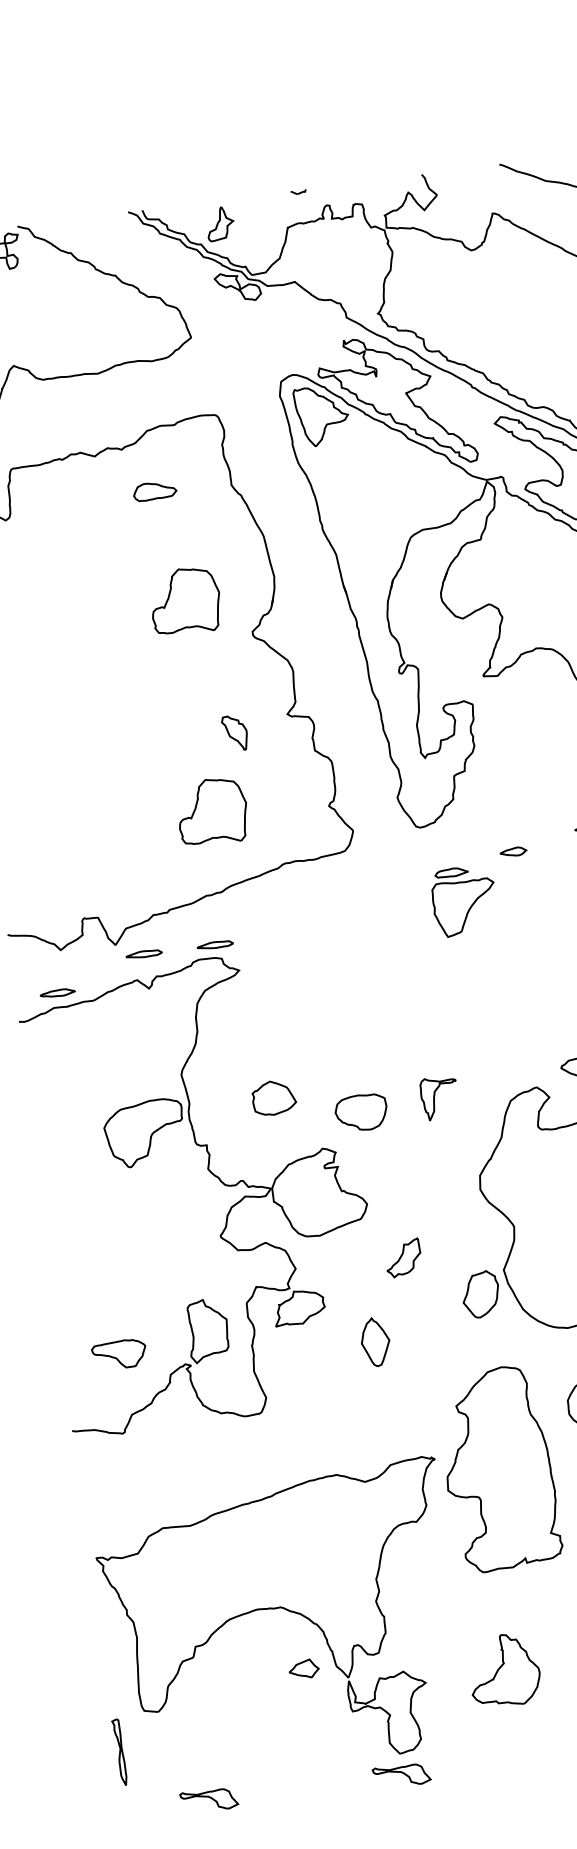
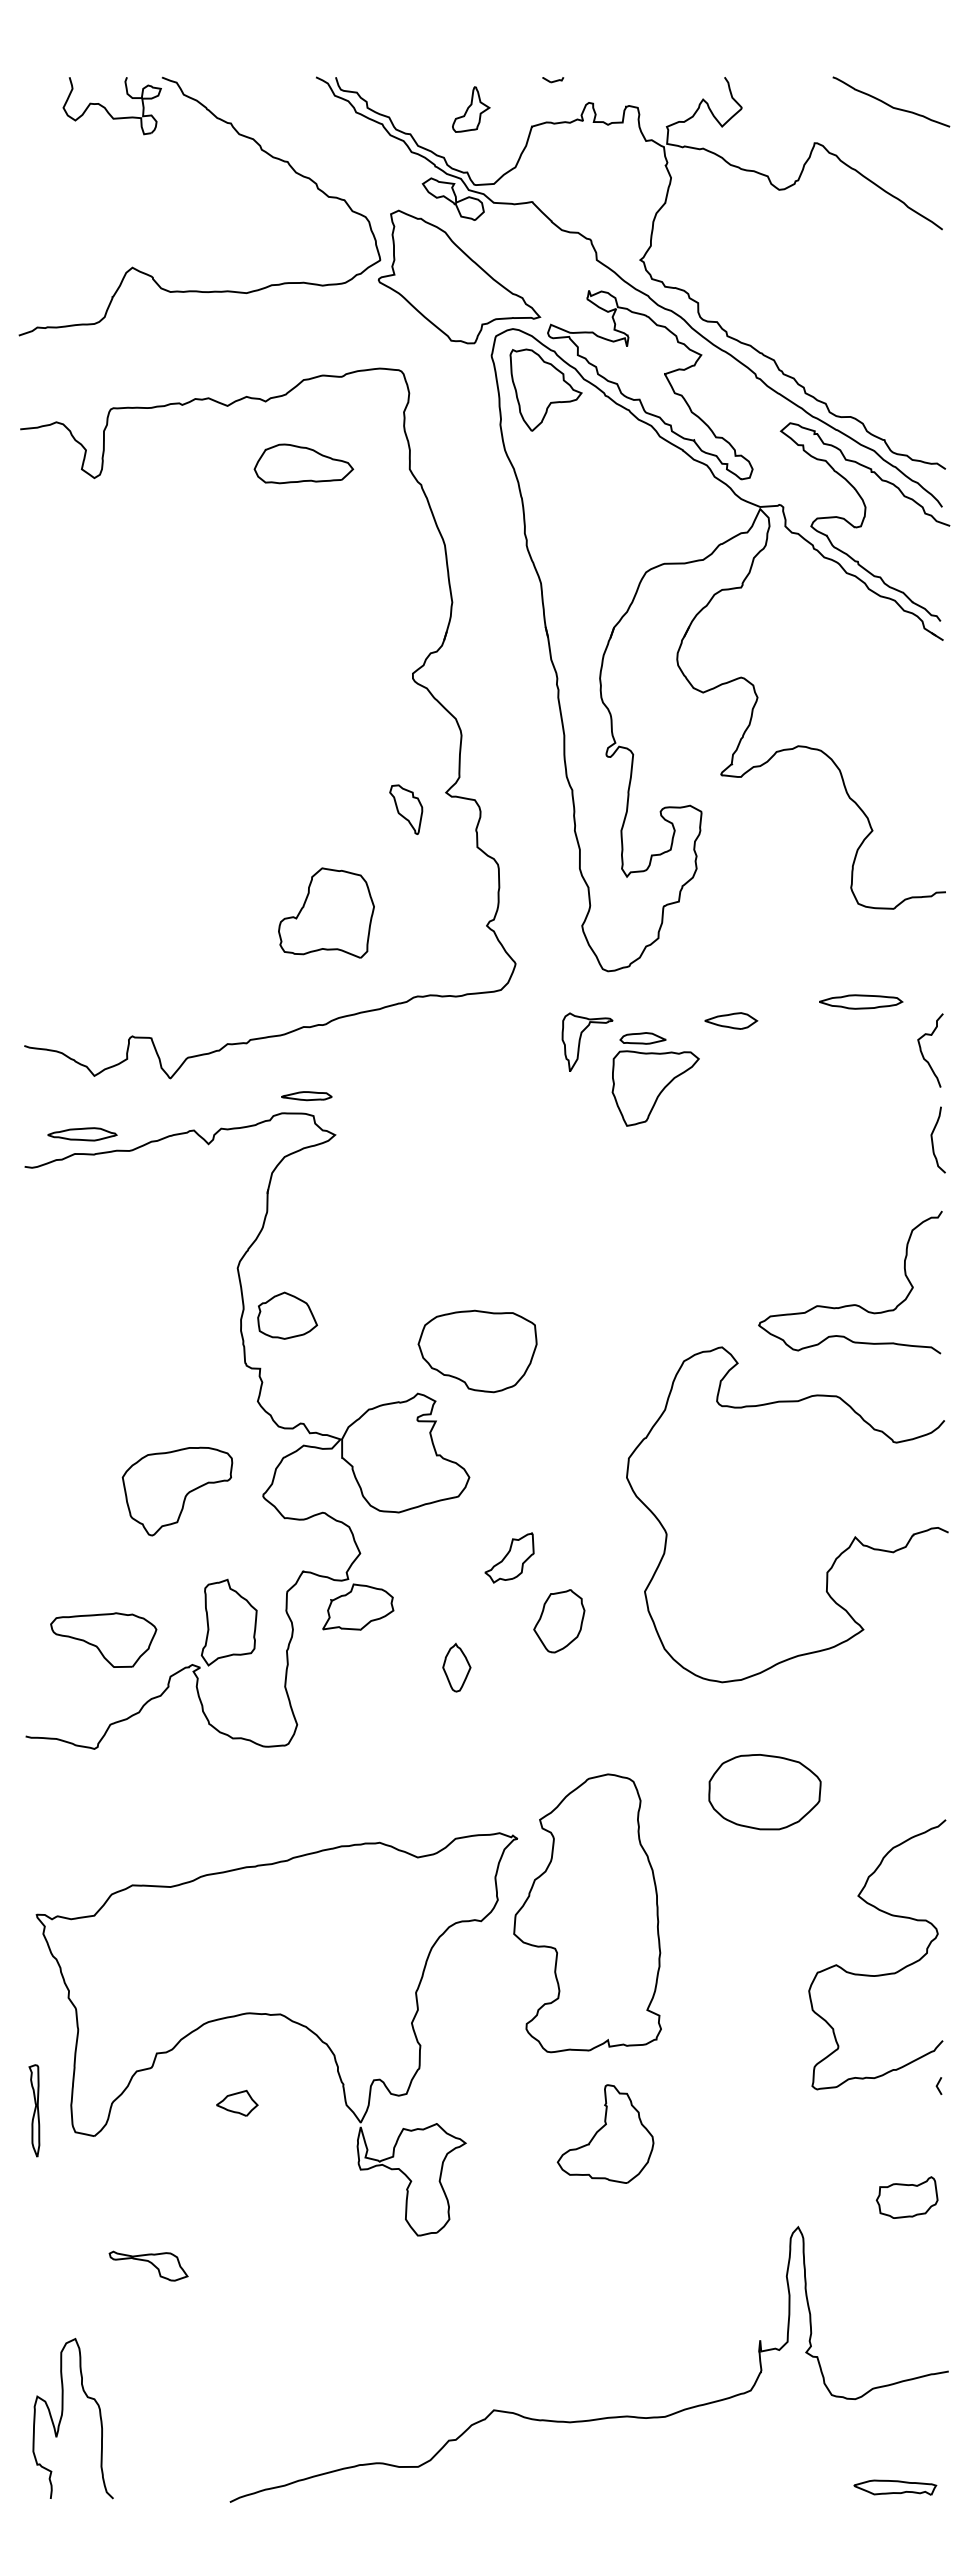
part: (220, 223) -> (471, 109), moved
part: (249, 342) -> (459, 276), added
part: (154, 490) -> (303, 463), size x1.67
part: (185, 600) -> (326, 619), removed
part: (235, 733) -> (406, 809), moved
part: (513, 851) -> (731, 1020), size x1.43
part: (143, 954) -> (207, 1096), removed
part: (57, 993) -> (82, 1134), size x1.43
part: (274, 1097) -> (287, 1315), moved
part: (434, 1098) -> (580, 1041), moved
part: (361, 1112) -> (477, 1351), size x1.67
part: (144, 1133) -> (177, 1491), moved
part: (481, 1294) -> (559, 1621), moved
part: (375, 1341) -> (456, 1667), size x0.71
part: (119, 1354) -> (103, 1639), size x1.43
part: (499, 1469) -> (587, 1913), moved
part: (304, 1668) -> (237, 2102), moved
part: (504, 1670) -> (605, 2133), moved
part: (119, 1752) -> (34, 2110), moved
part: (401, 1775) -> (416, 2265), removed

